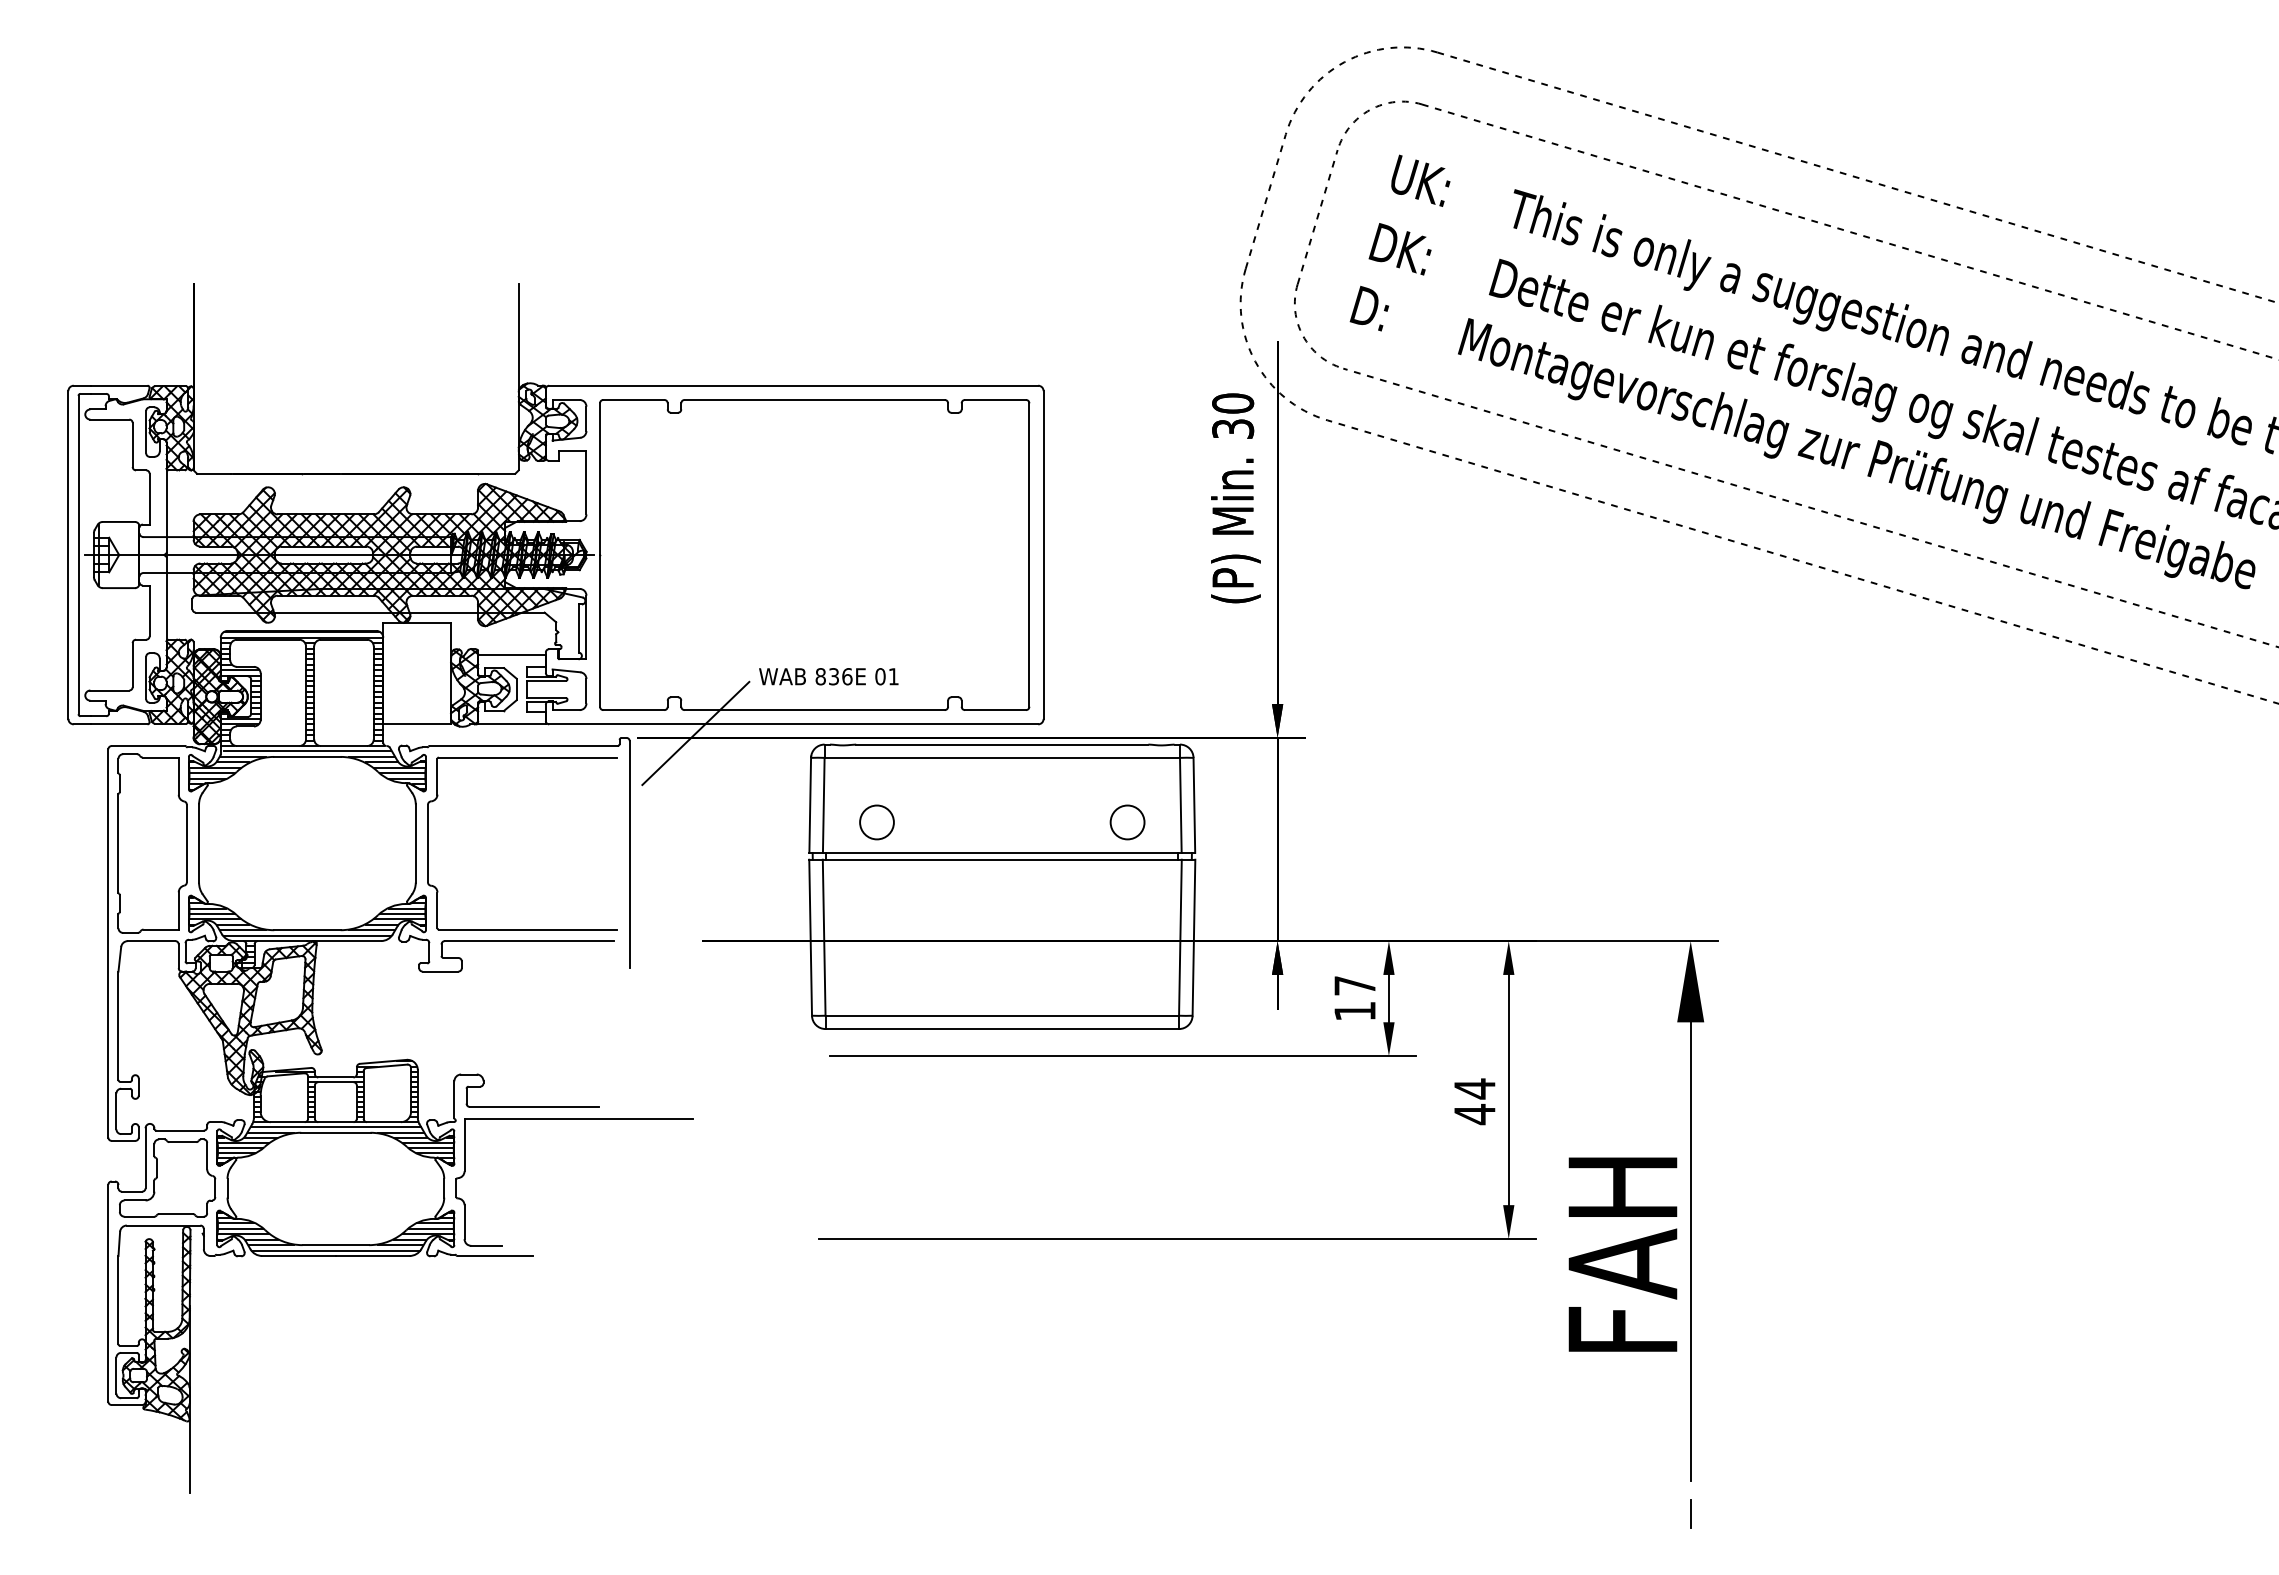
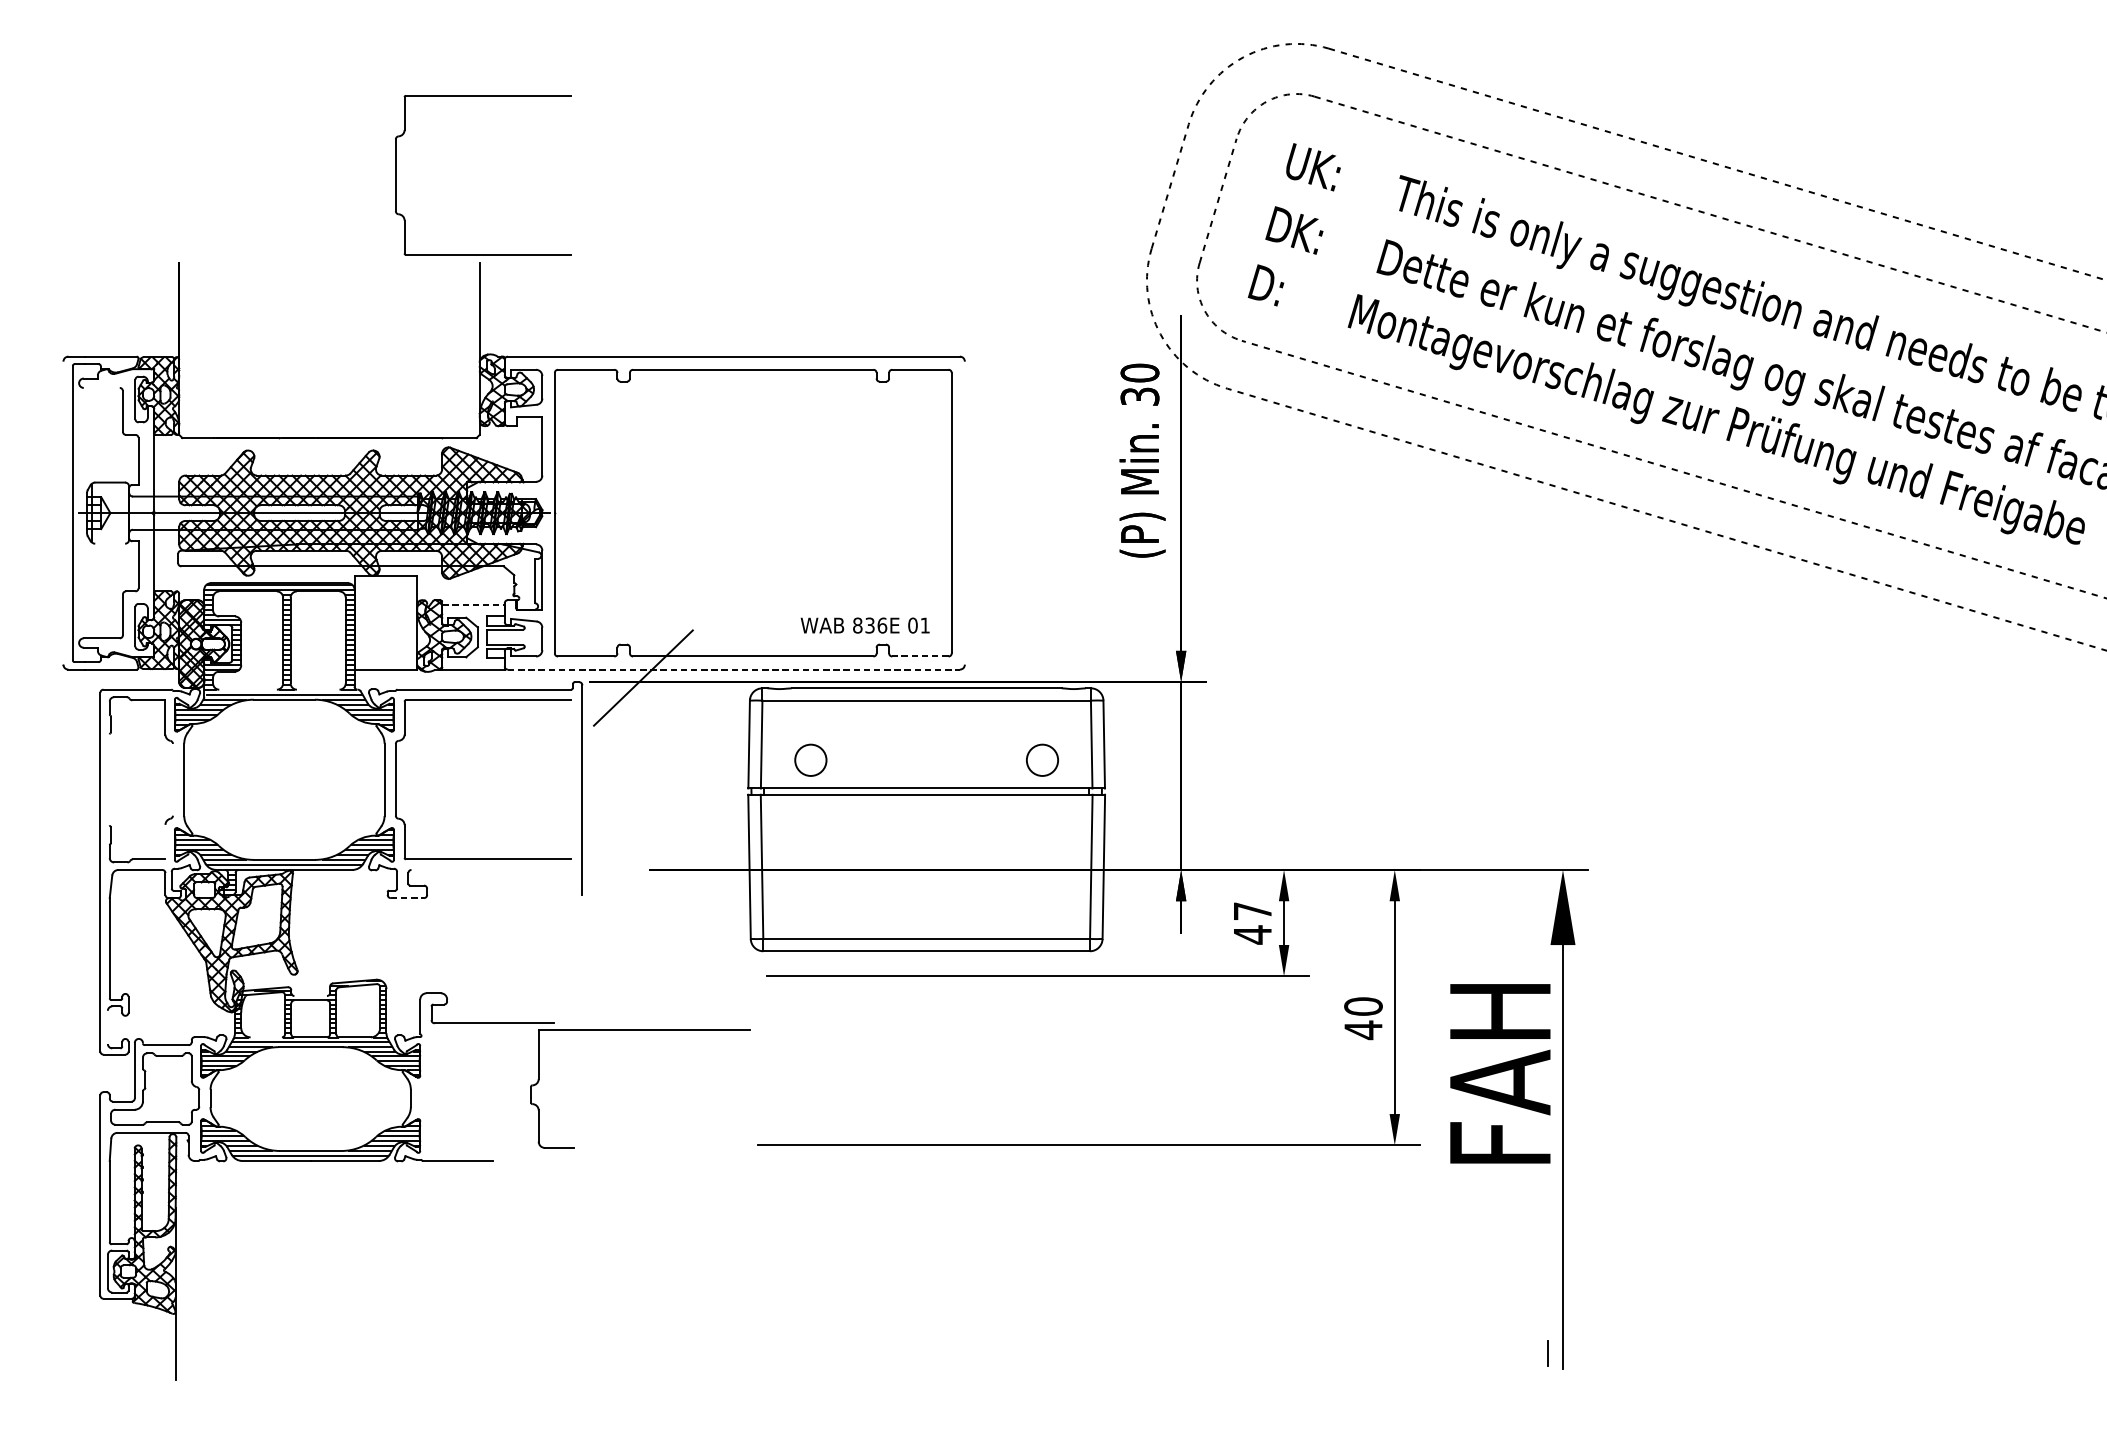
part: (522, 104) -> (483, 96), added
line: (109, 419) -> (101, 387), removed
line: (68, 554) -> (63, 512), removed
line: (1043, 554) -> (964, 512), removed
line: (118, 588) -> (109, 544), removed
line: (511, 654) -> (473, 605), solid -> dashed
text: (828, 676) -> (864, 625), moved
line: (995, 710) -> (920, 656), solid -> dashed
line: (794, 724) -> (734, 669), solid -> dashed
line: (268, 746) -> (248, 690), removed
line: (343, 746) -> (317, 690), removed
line: (118, 843) -> (109, 779), removed
line: (186, 843) -> (172, 779), removed
line: (178, 910) -> (165, 841), removed
line: (529, 941) -> (489, 870), removed
line: (440, 971) -> (407, 898), solid -> dashed
text: (1354, 1011) -> (1252, 935), 17 -> 47
line: (335, 1077) -> (310, 996), removed
text: (1474, 1088) -> (1363, 1006), 44 -> 40
line: (116, 1111) -> (107, 1027), removed
part: (574, 1119) -> (640, 1031), moved
line: (287, 1122) -> (265, 1037), removed
text: (1622, 1254) -> (1499, 1073), moved
line: (1690, 1513) -> (1548, 1352), moved

